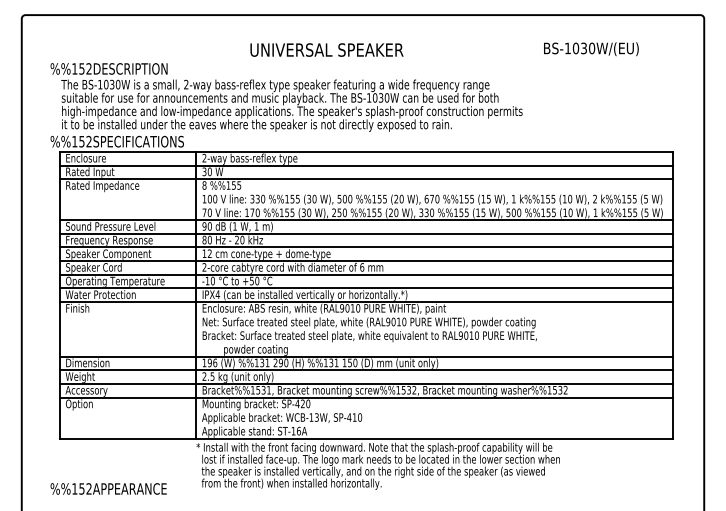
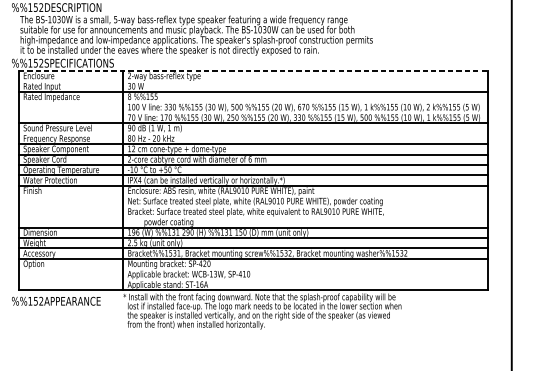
text: (186, 84) -> (115, 19), 2-way -> 5-way
line: (366, 151) -> (253, 70), solid -> dashed
line: (365, 165) -> (252, 81), removed
line: (365, 233) -> (252, 133), removed
text: (108, 488) -> (56, 300), moved

